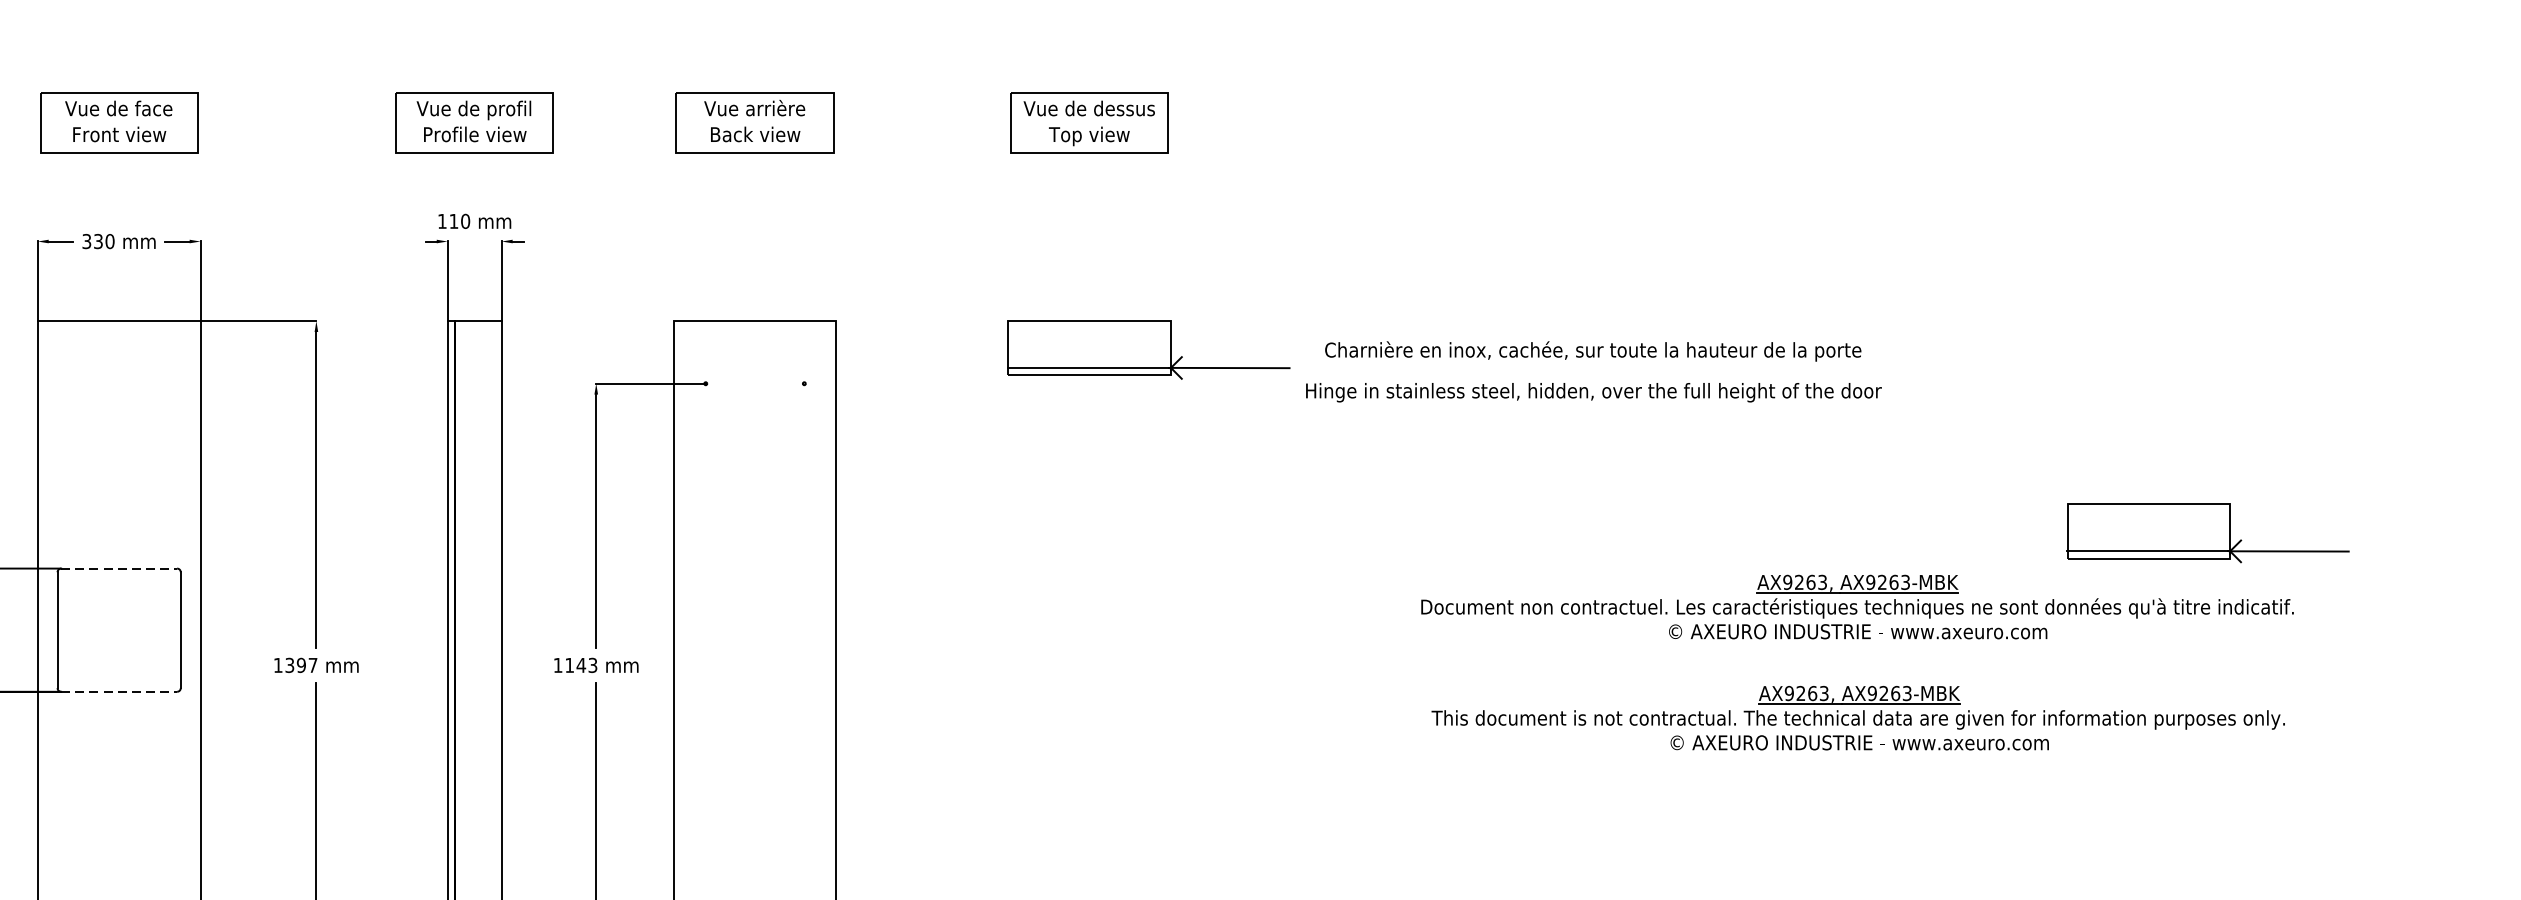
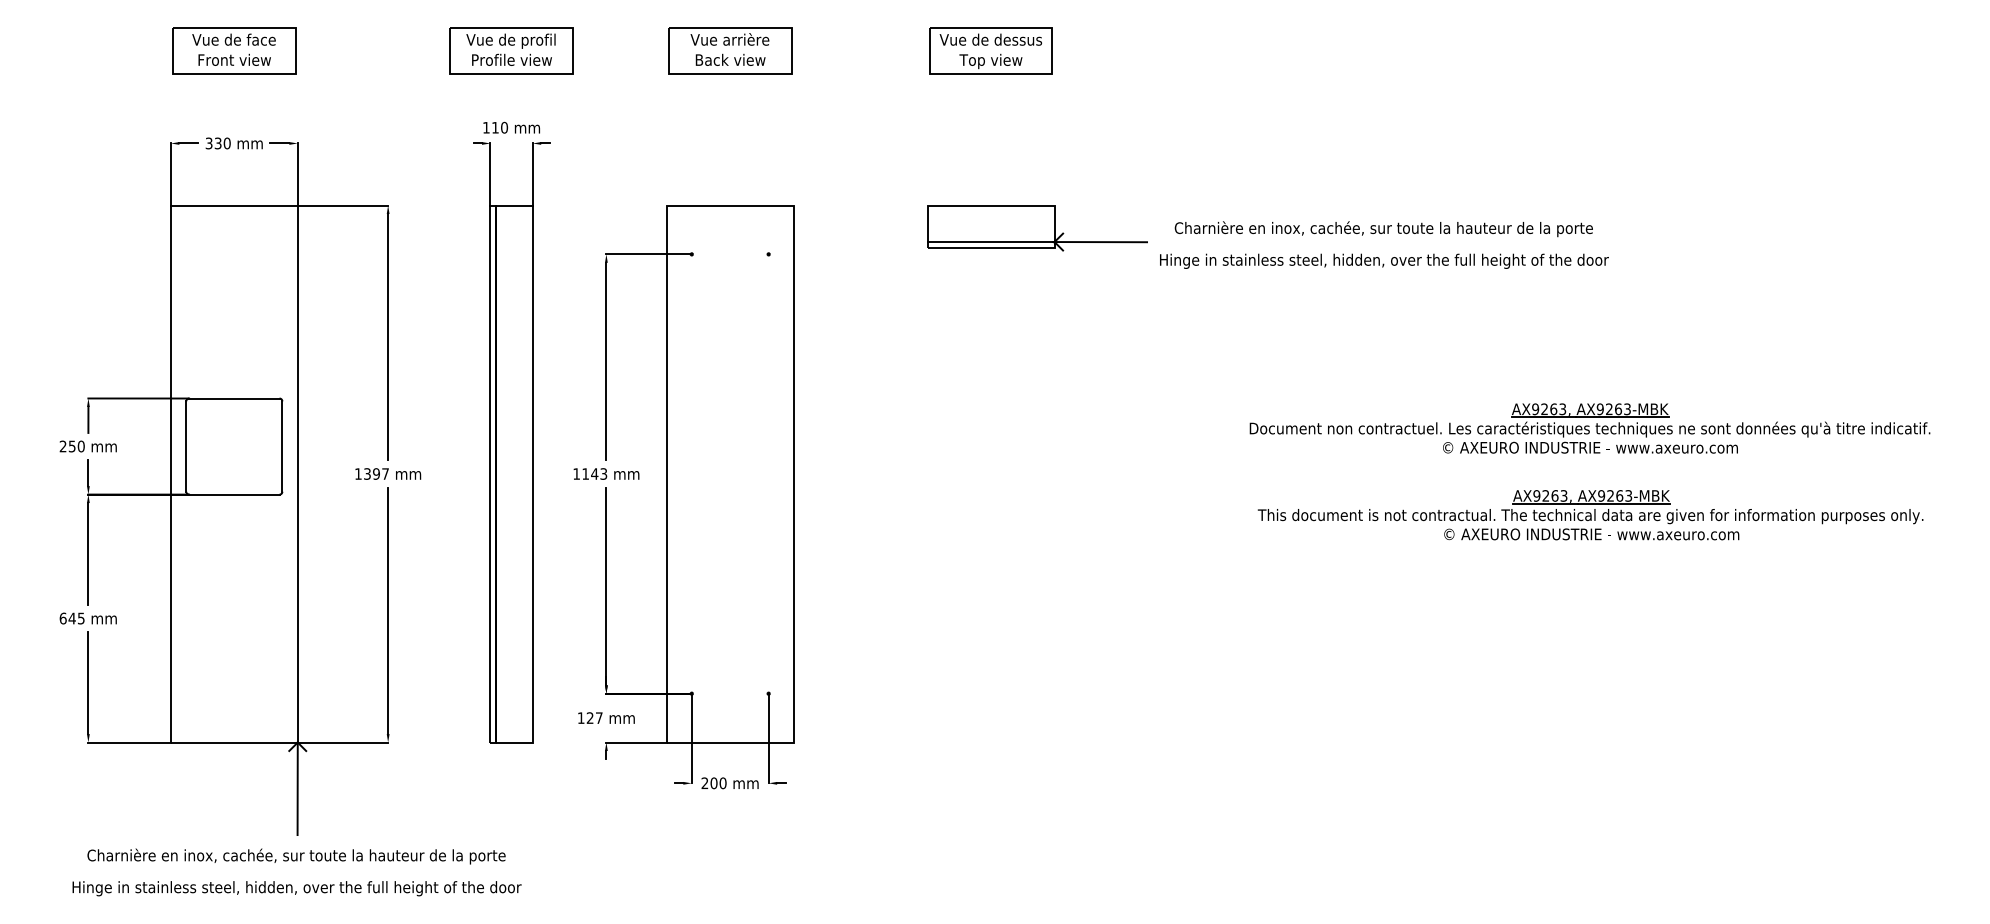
part: (2208, 533) -> (1863, 371), removed
line: (119, 568) -> (234, 398), dashed -> solid
line: (119, 691) -> (234, 494), dashed -> solid

